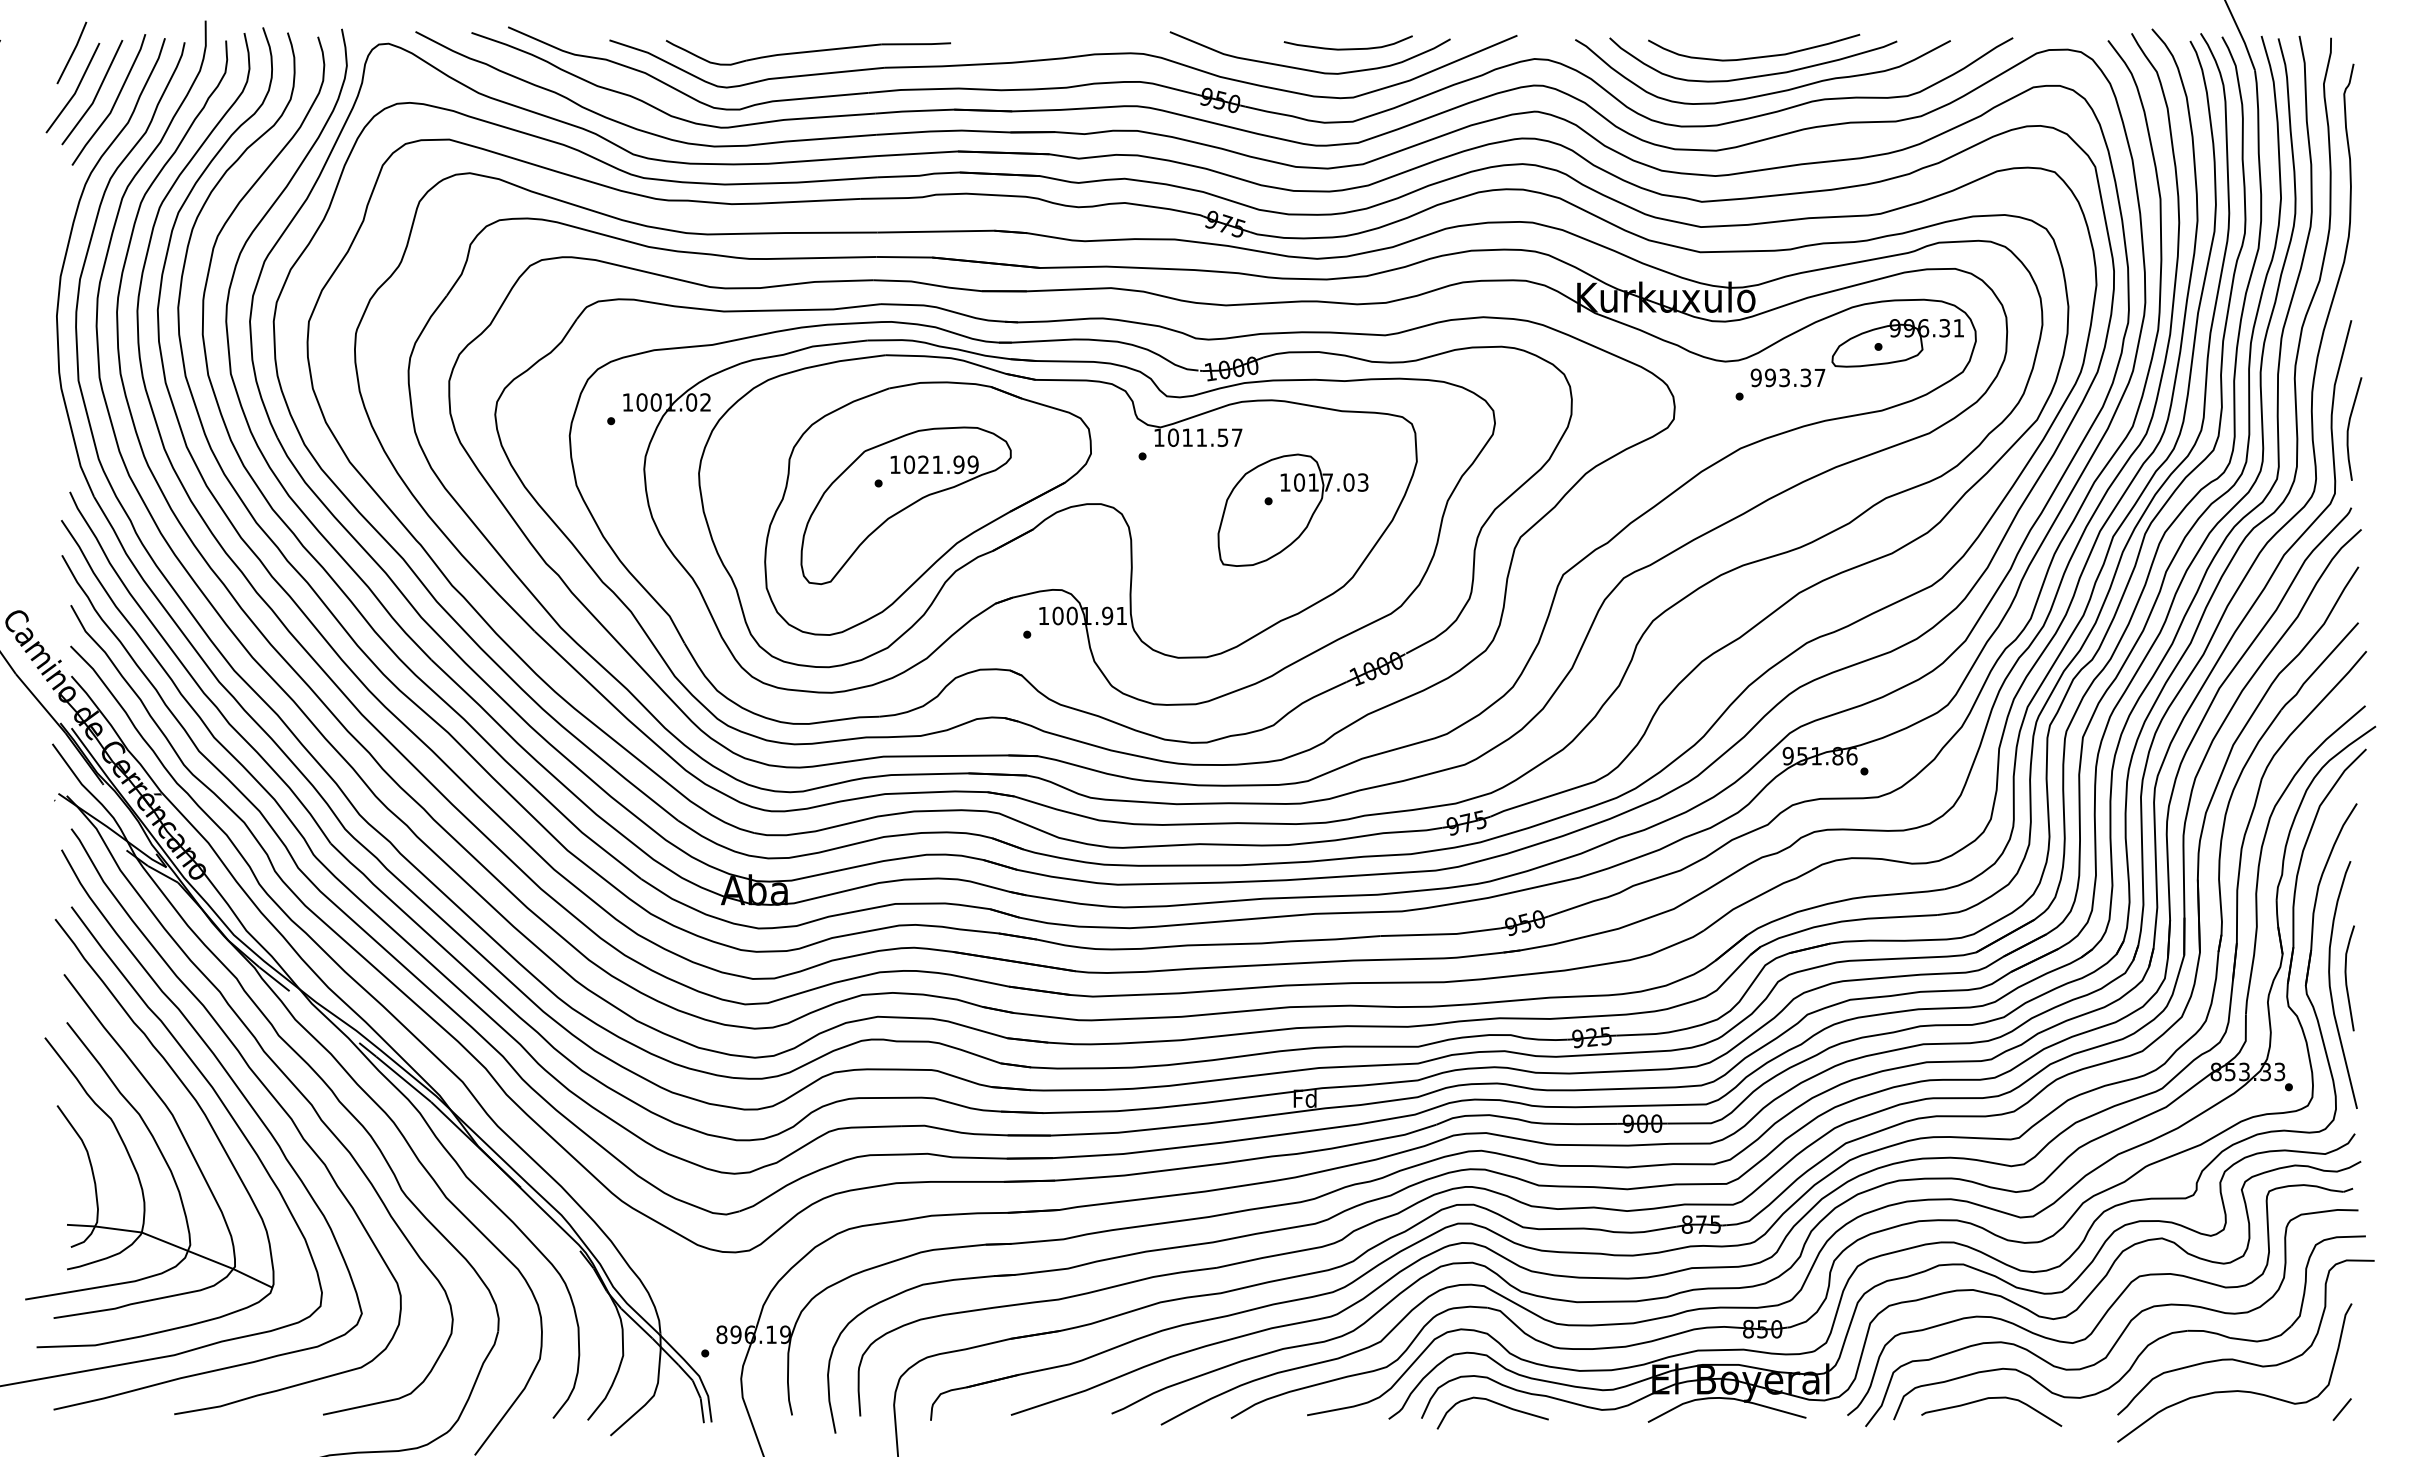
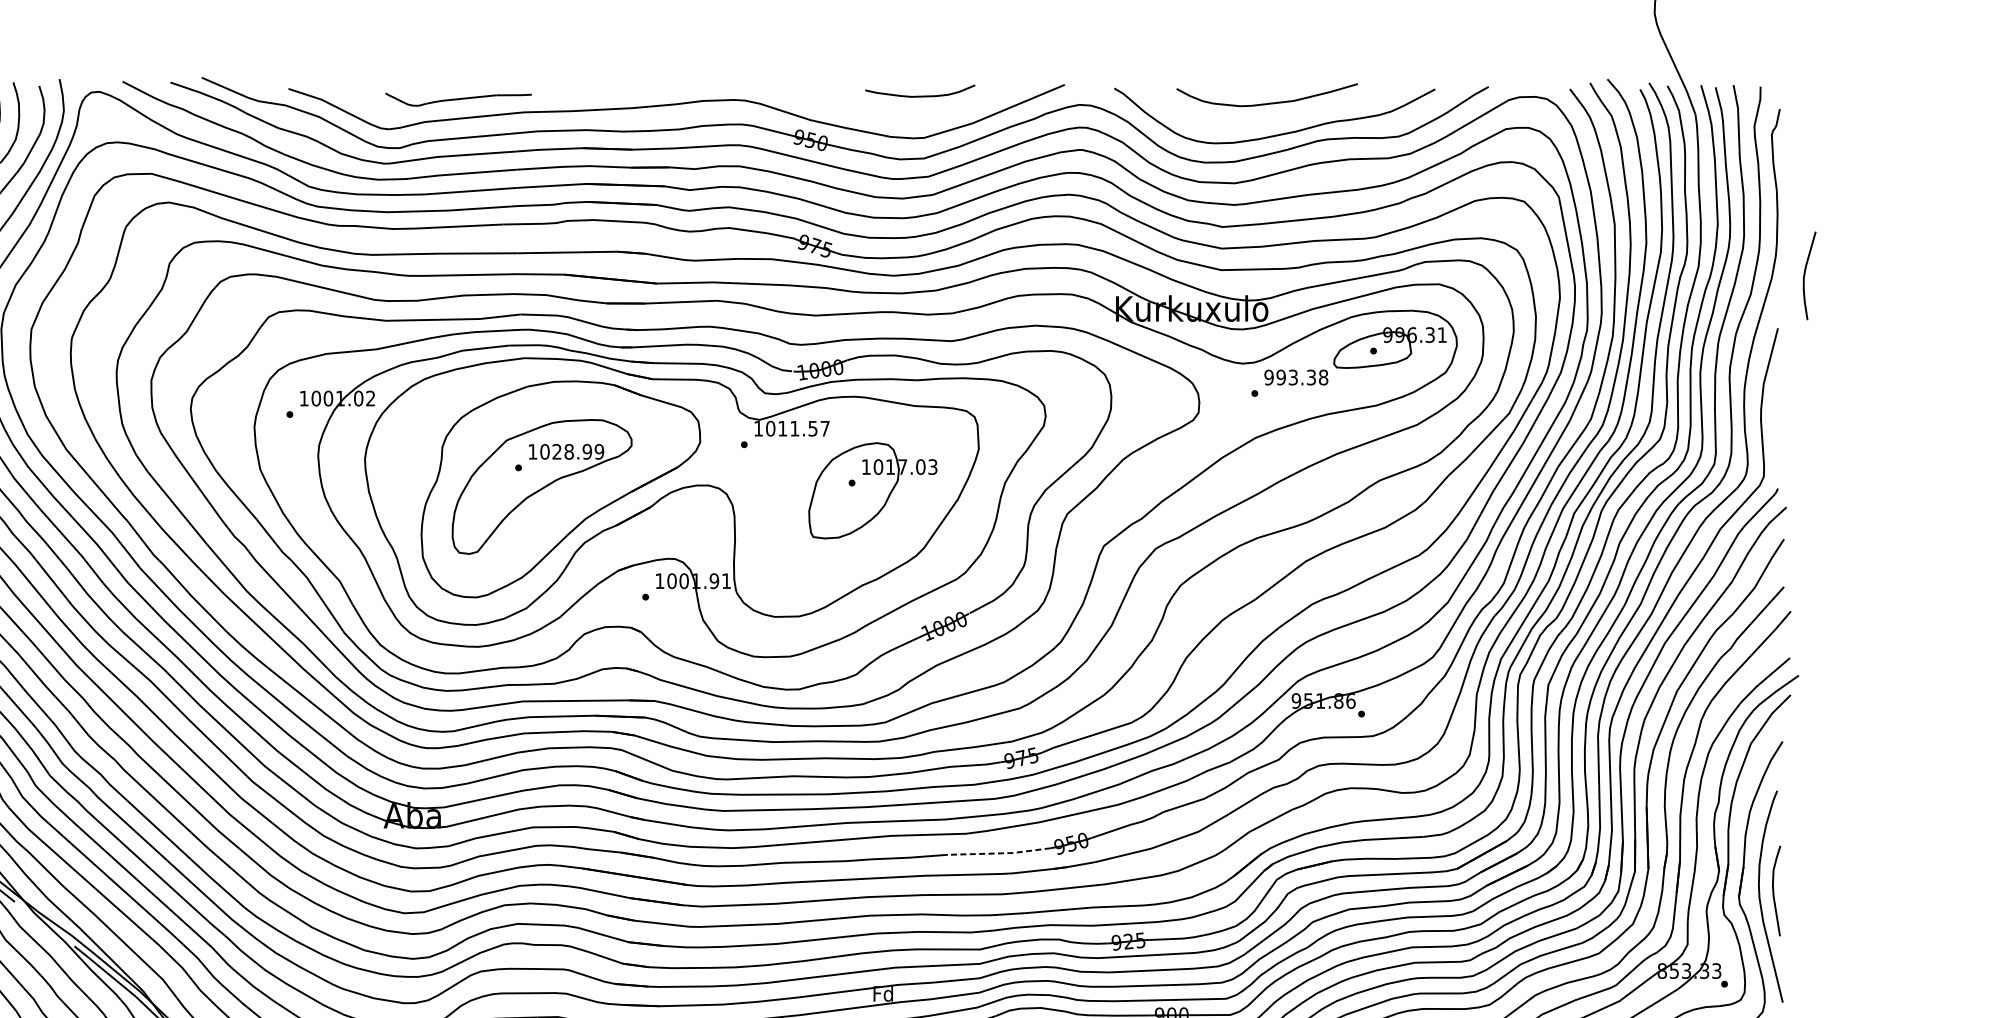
part: (808, 52) -> (458, 99), size x0.6
curve: (1304, 68) -> (882, 113), removed
curve: (1756, 75) -> (1269, 118), removed
text: (1819, 377) -> (1323, 377), 993.37 -> 993.38
curve: (2349, 428) -> (1805, 275), moved
text: (937, 464) -> (568, 451), 1021.99 -> 1028.99
line: (1441, 934) -> (999, 853), solid -> dashed

